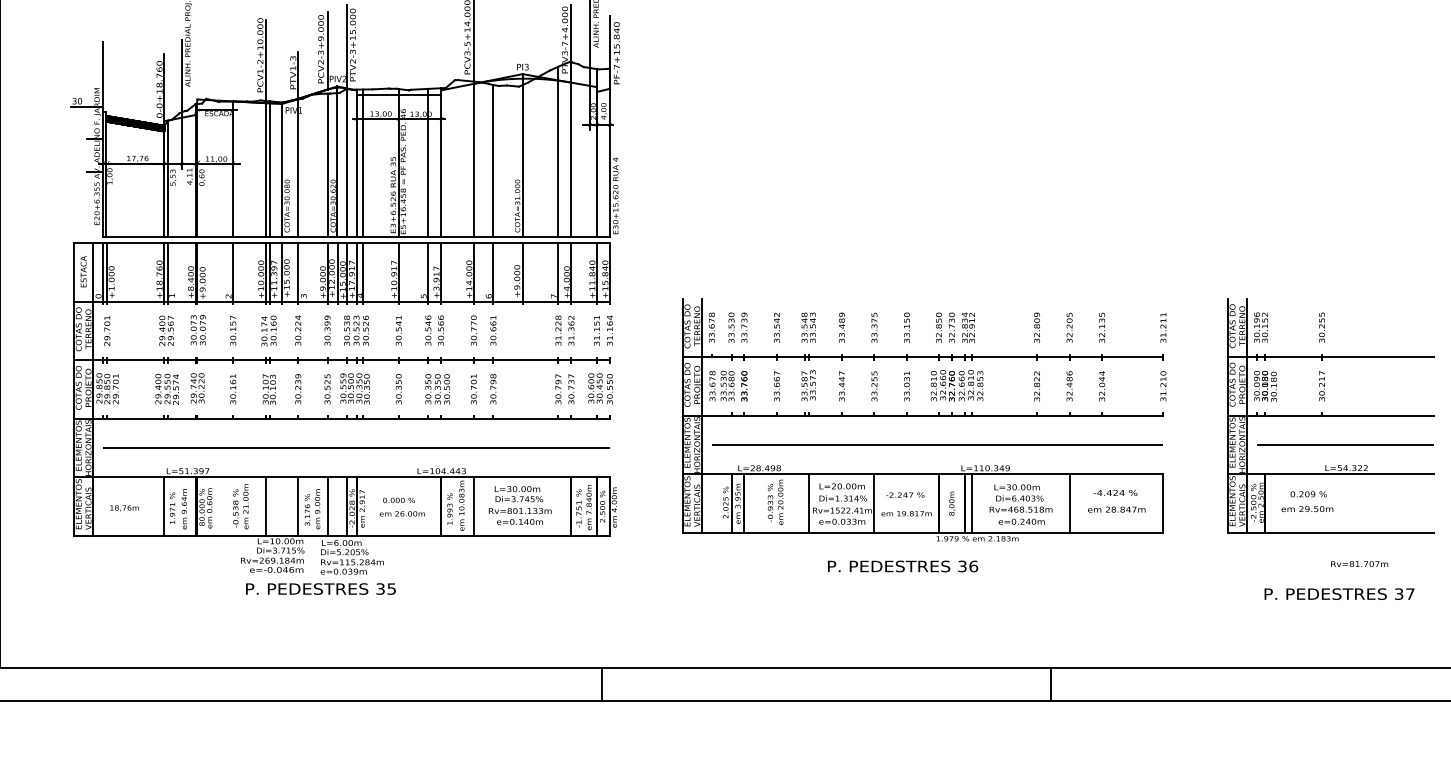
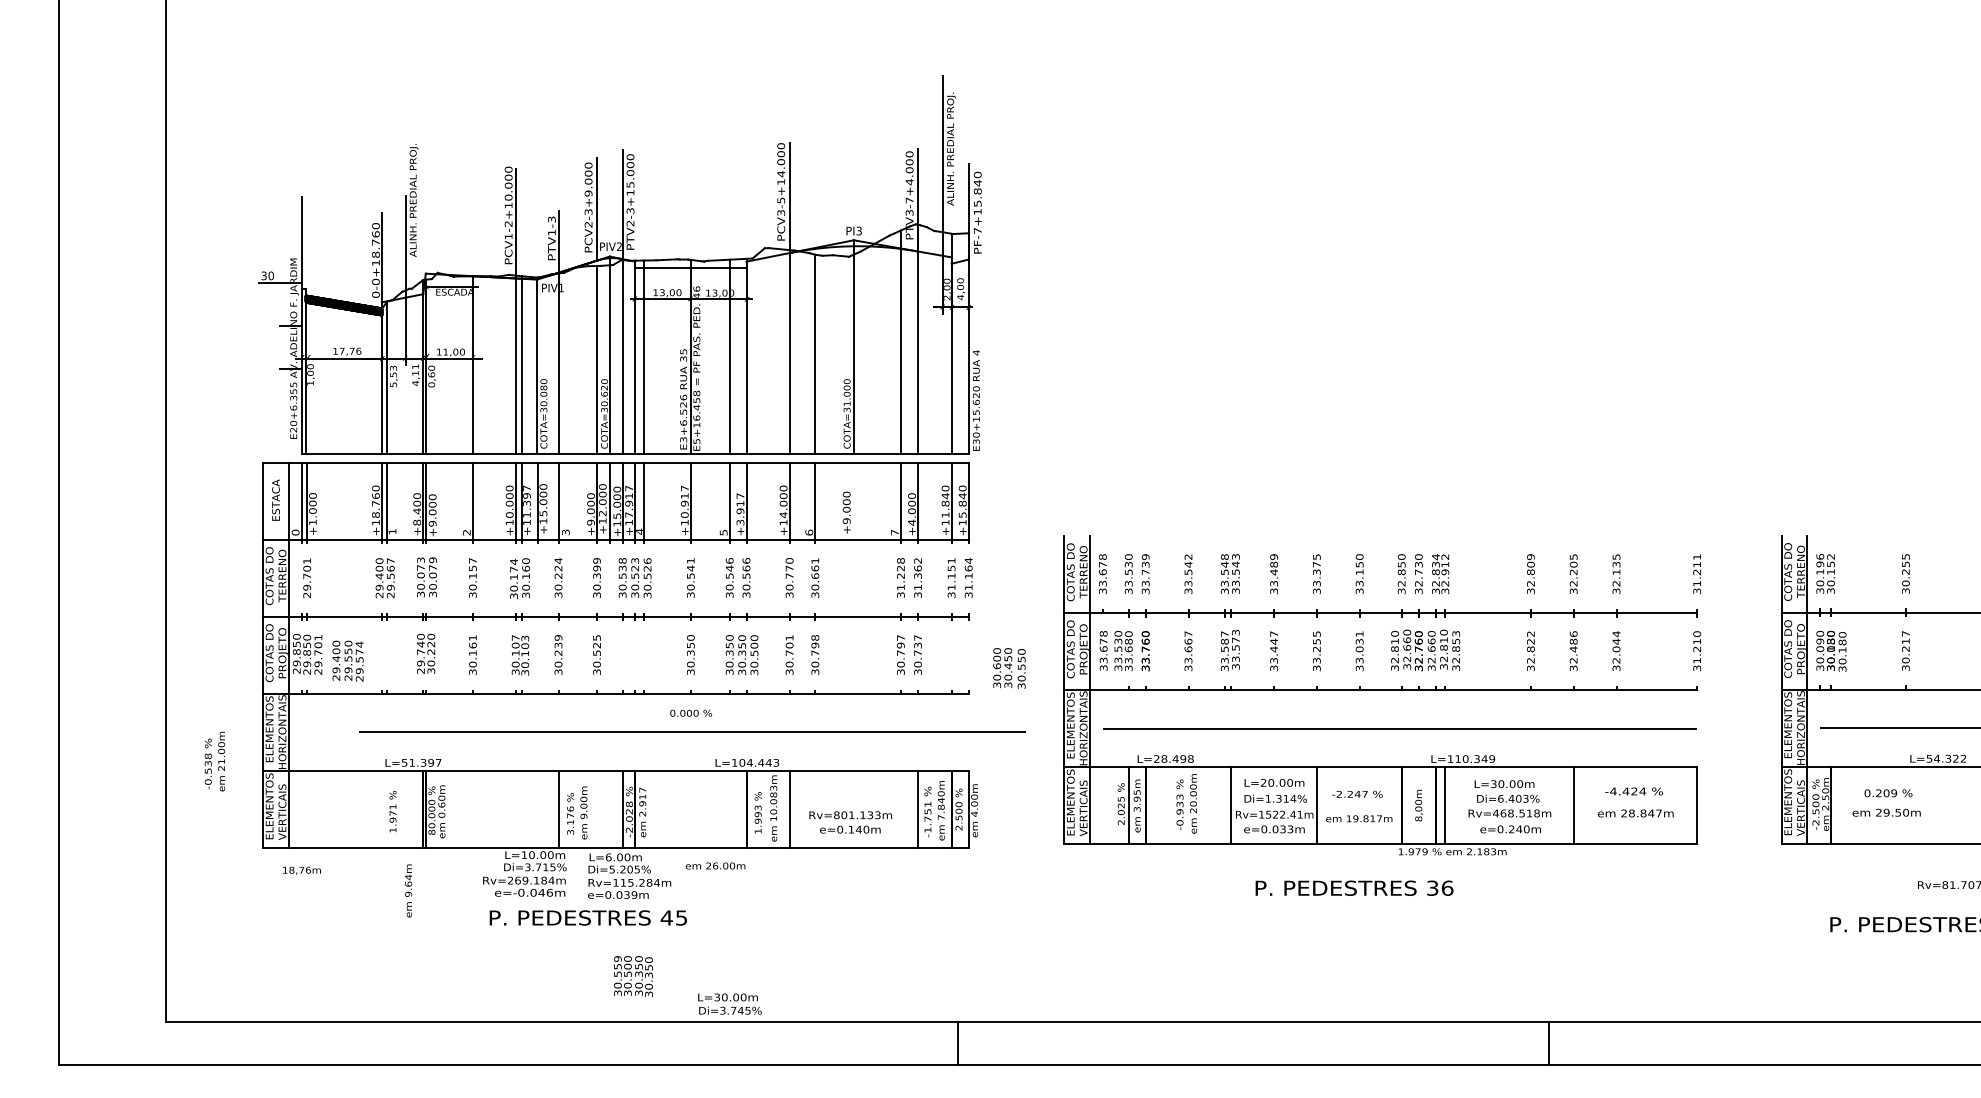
line: (523, 273) -> (854, 502), removed
text: (166, 388) -> (347, 660), moved
text: (355, 388) -> (633, 976), moved
text: (600, 388) -> (1009, 668), moved
line: (356, 447) -> (692, 731), moved
text: (518, 493) -> (729, 1003), moved
text: (399, 499) -> (691, 712), moved
line: (164, 506) -> (382, 809), removed
text: (240, 506) -> (214, 761), moved
line: (265, 506) -> (515, 809), removed
line: (327, 506) -> (597, 809), removed
text: (124, 508) -> (301, 870), moved
text: (184, 508) -> (408, 890), moved
text: (402, 513) -> (715, 865), moved
text: (380, 588) -> (666, 917), 35 -> 45

